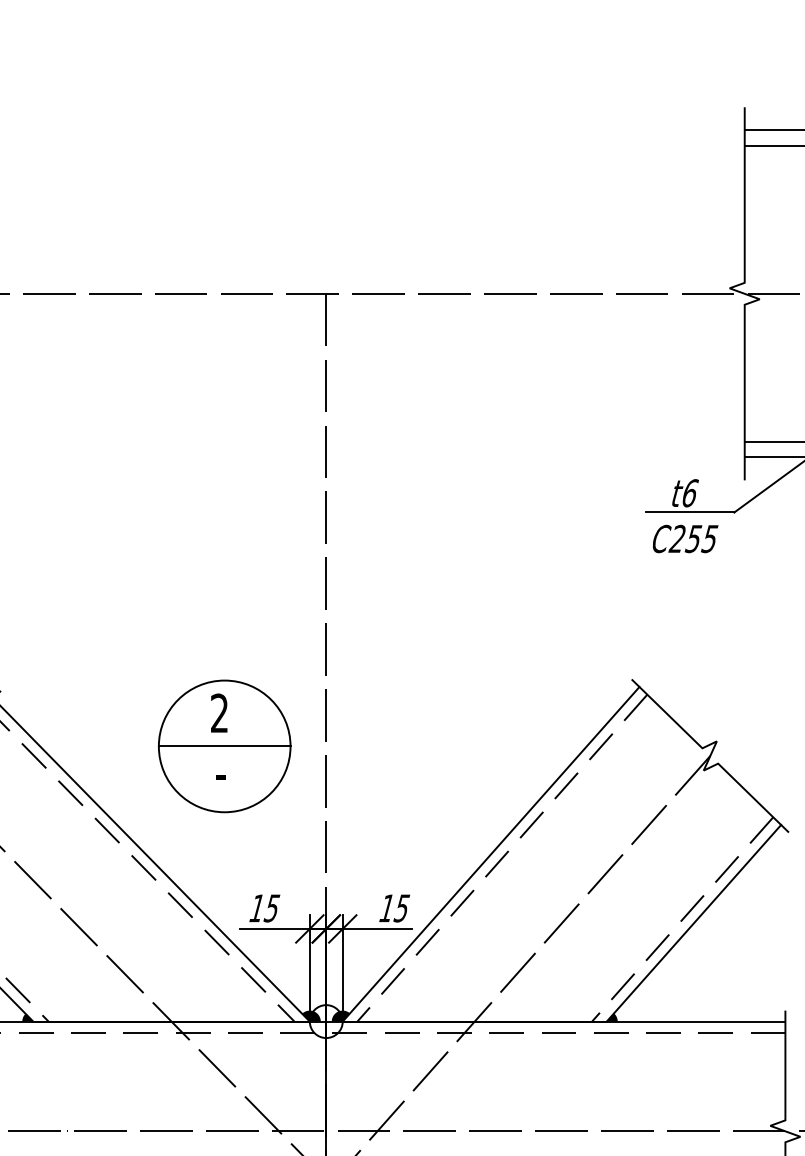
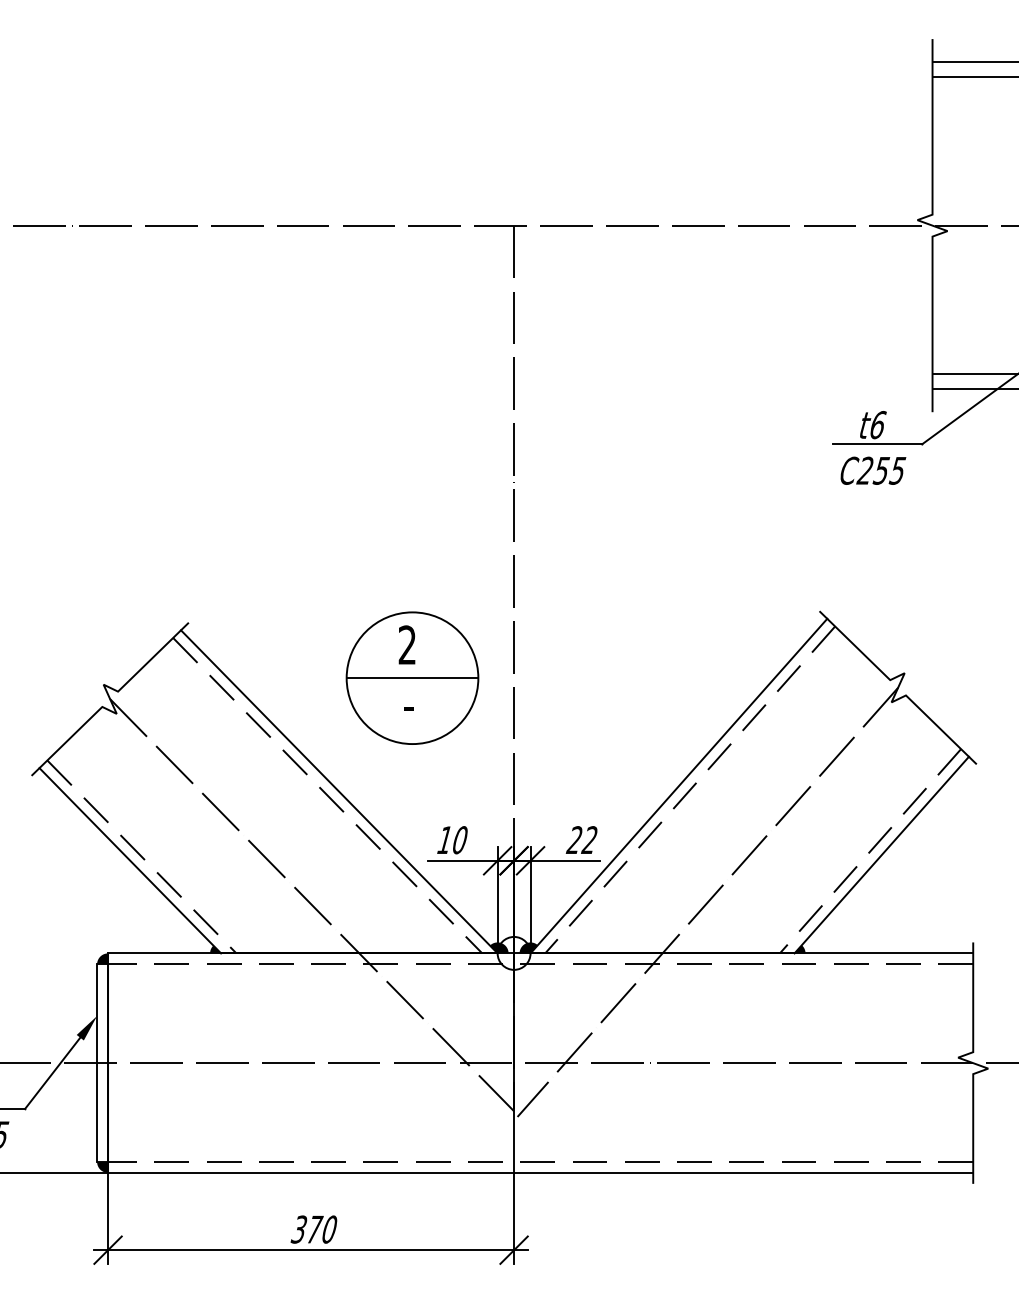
text: (271, 908) -> (459, 840), 15 -> 10
text: (393, 908) -> (581, 840), 15 -> 22

